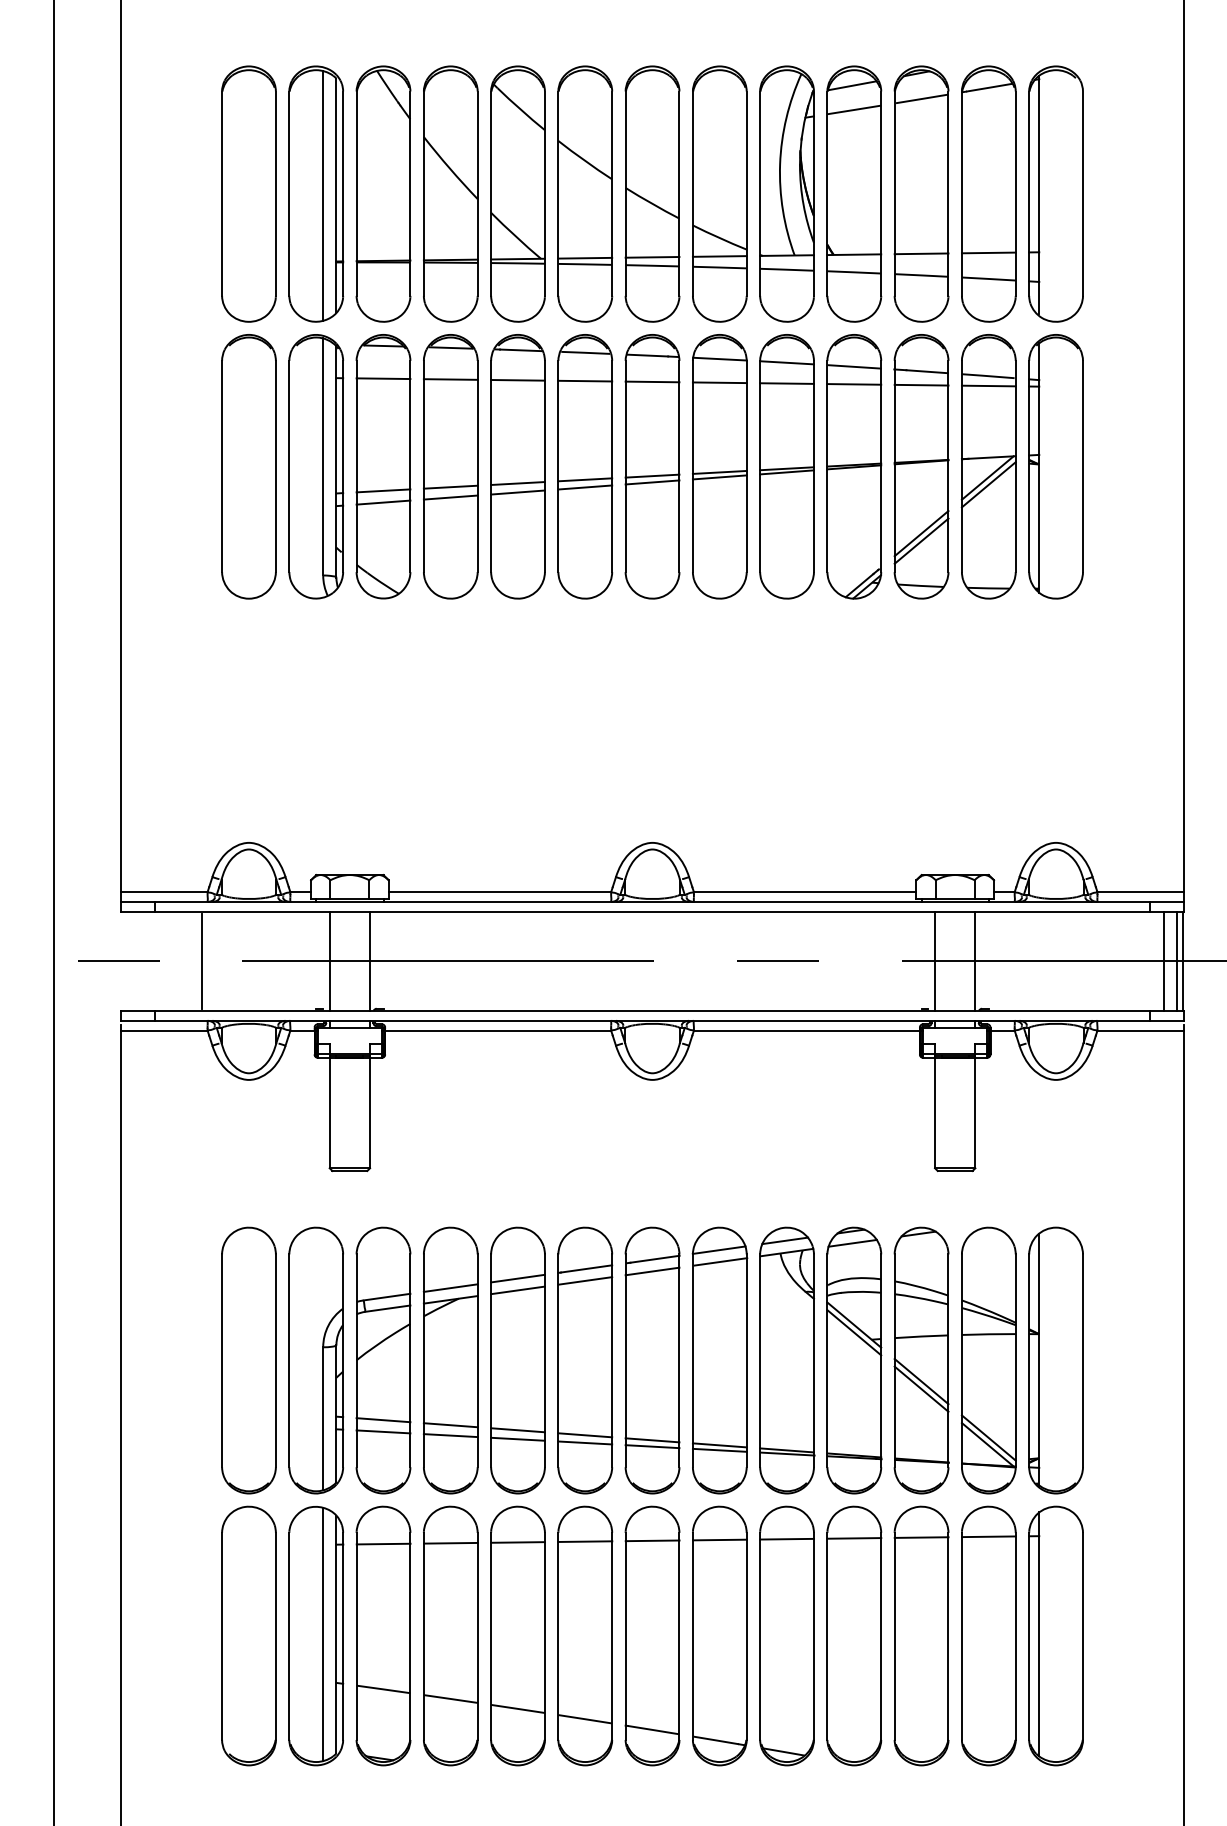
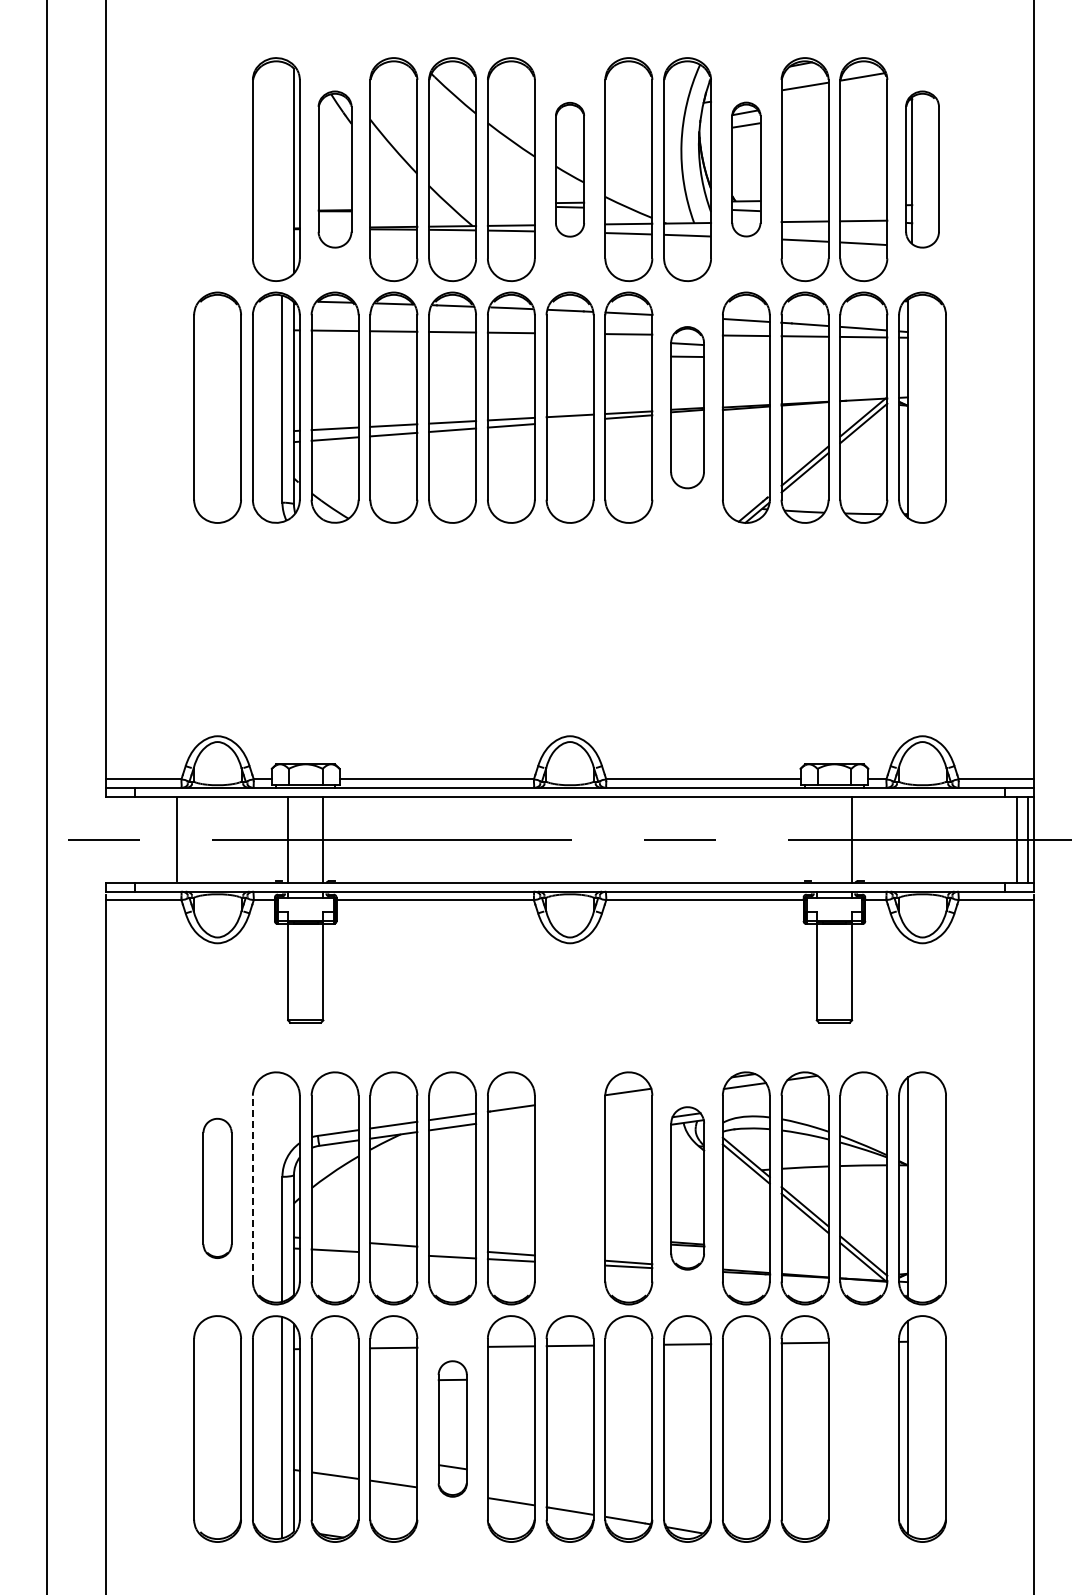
part: (248, 194) -> (217, 169), removed
part: (382, 194) -> (334, 169), size x0.7
part: (651, 194) -> (569, 169), size x0.6
part: (854, 194) -> (746, 169), size x0.6
part: (1056, 194) -> (922, 169), size x0.7
line: (323, 196) -> (282, 171), removed
line: (651, 381) -> (569, 333), removed
part: (786, 466) -> (687, 407), size x0.7
line: (651, 482) -> (569, 421), removed
line: (934, 961) -> (816, 839), removed
line: (720, 1261) -> (629, 1101), removed
line: (584, 1280) -> (510, 1118), removed
part: (248, 1360) -> (217, 1188), size x0.6
line: (288, 1360) -> (252, 1188), solid -> dashed
part: (651, 1360) -> (569, 1188), removed
part: (786, 1360) -> (687, 1188), size x0.7
line: (382, 1420) -> (334, 1240), removed
line: (517, 1430) -> (452, 1249), removed
line: (450, 1435) -> (393, 1253), removed
line: (853, 1538) -> (745, 1343), removed
line: (719, 1539) -> (628, 1344), removed
line: (382, 1543) -> (334, 1348), removed
part: (517, 1635) -> (452, 1428), size x0.6
part: (988, 1635) -> (863, 1428), removed

